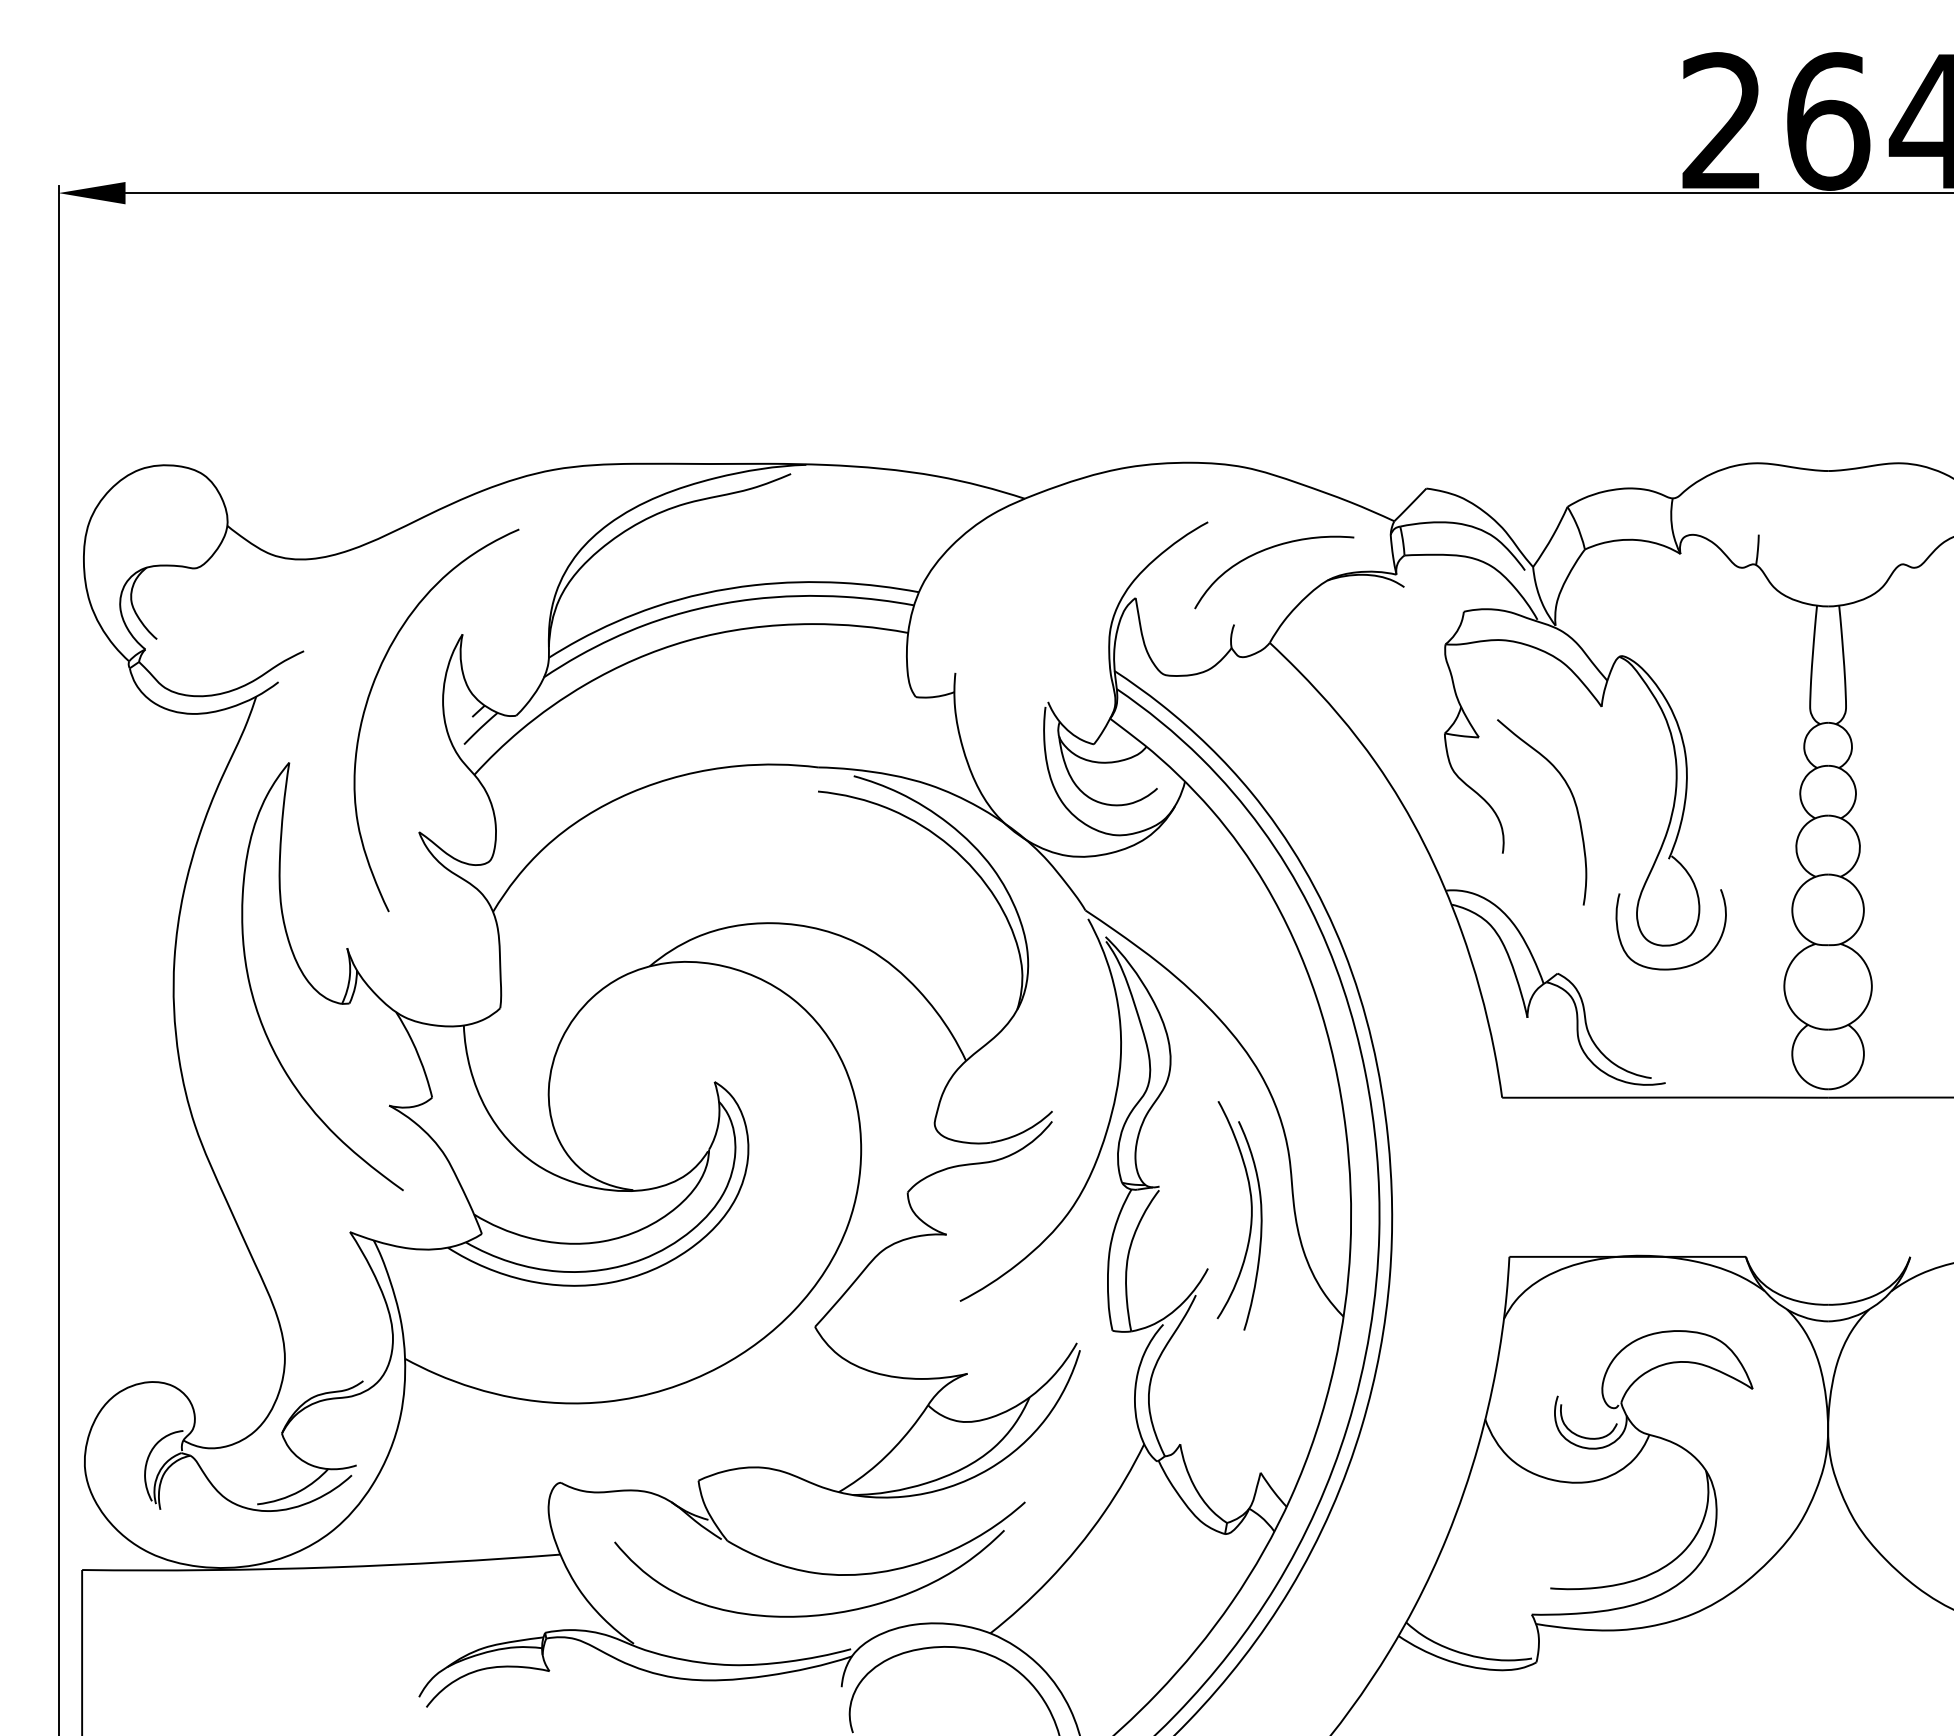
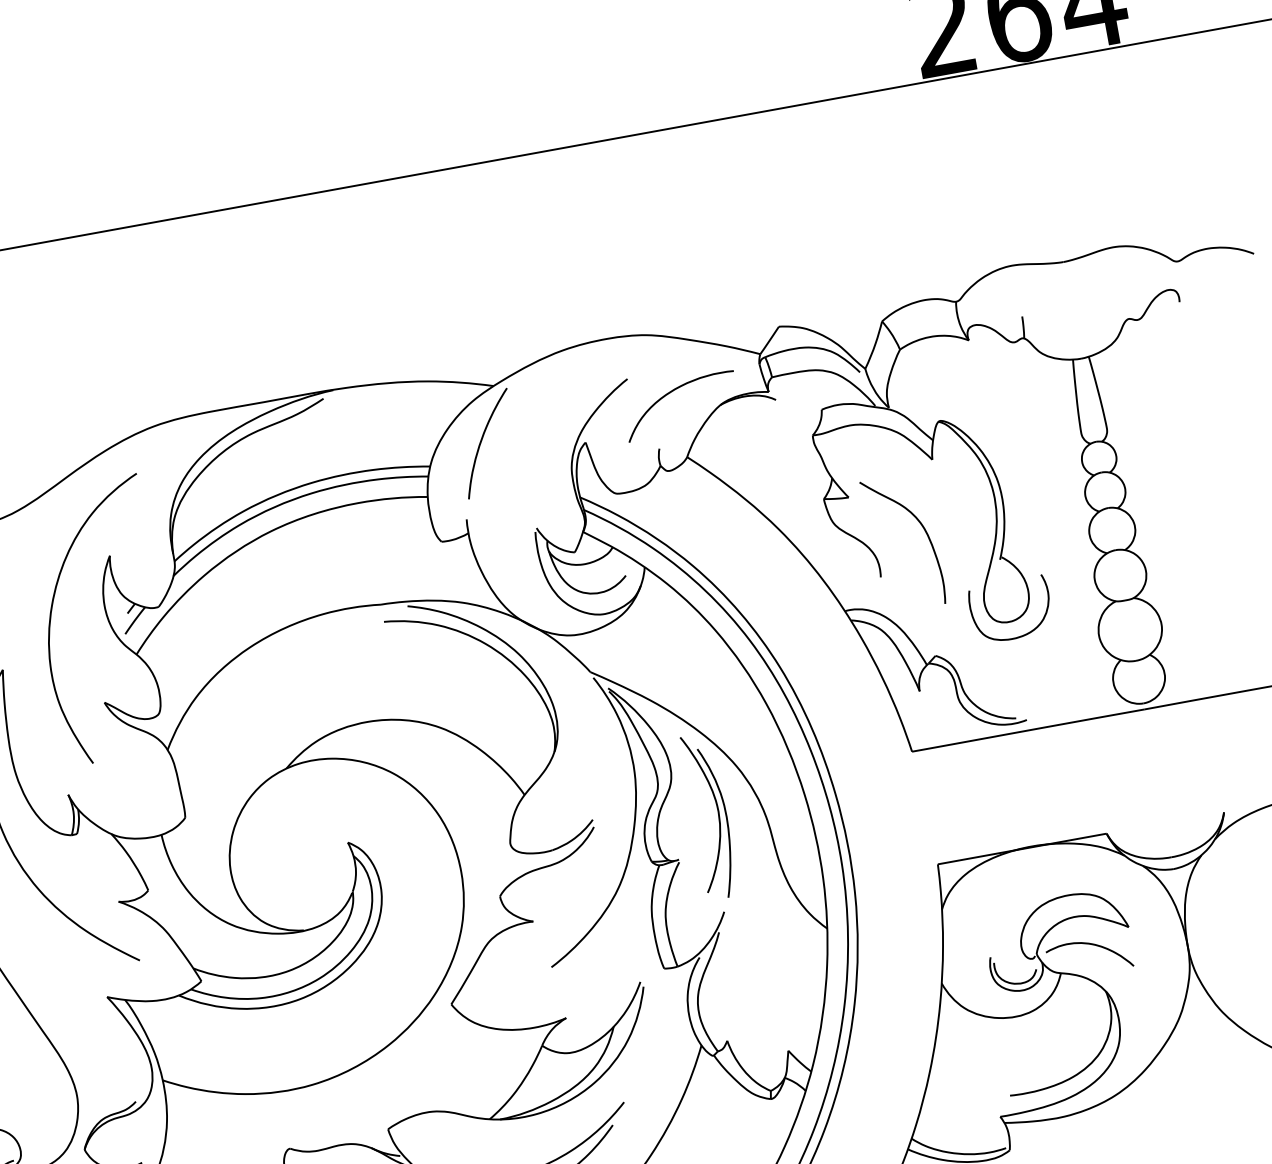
curve: (994, 572) -> (481, 442), added
part: (1250, 1215) -> (718, 814), moved
curve: (1696, 1403) -> (1090, 944), added

